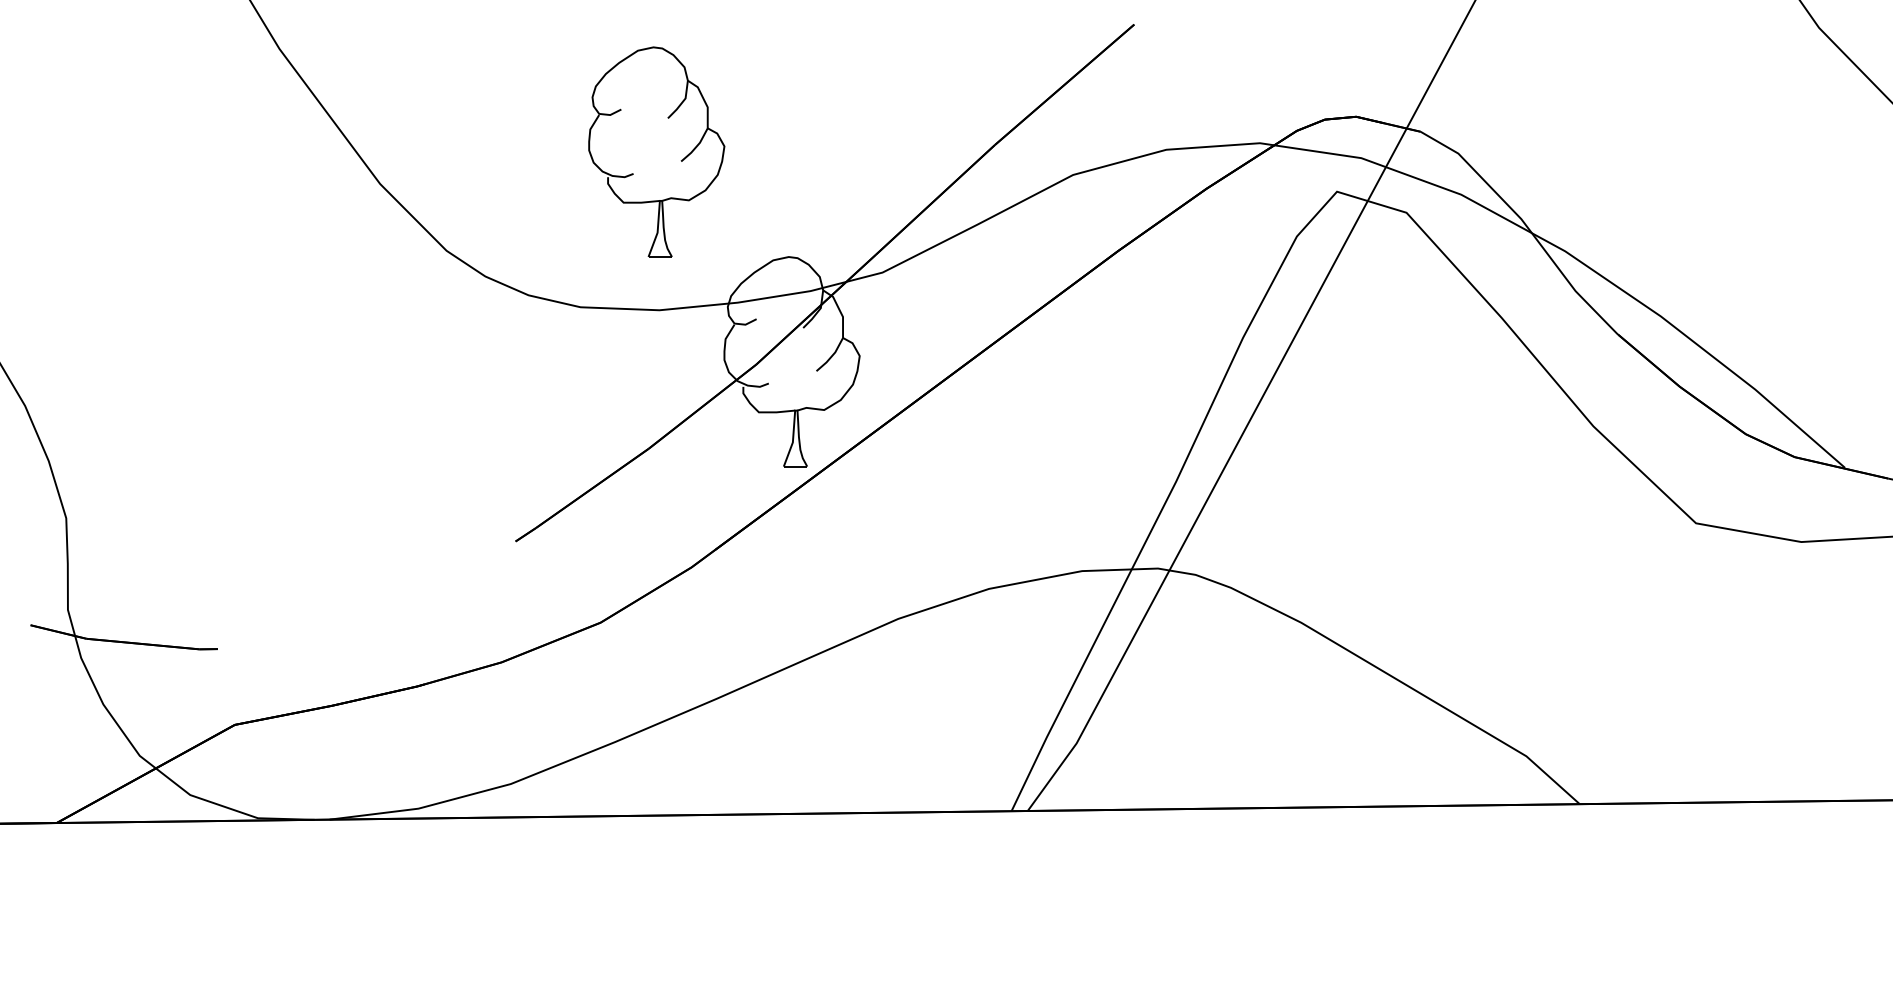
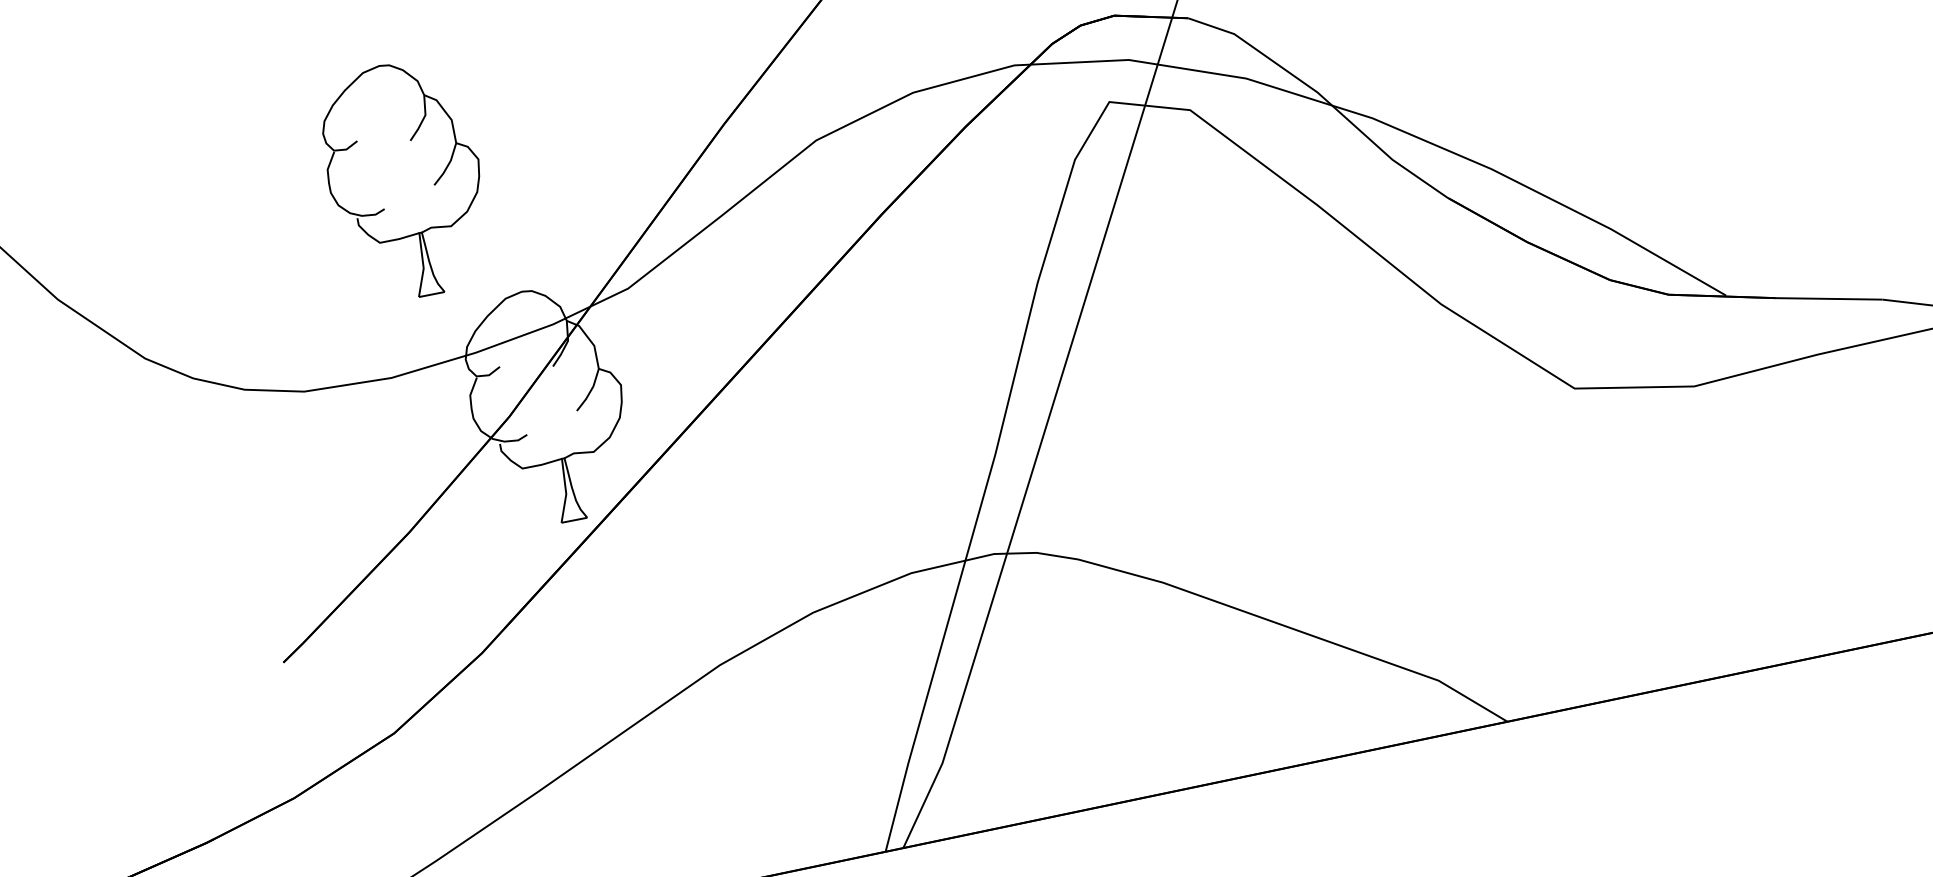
part: (680, 160) -> (433, 184), moved

